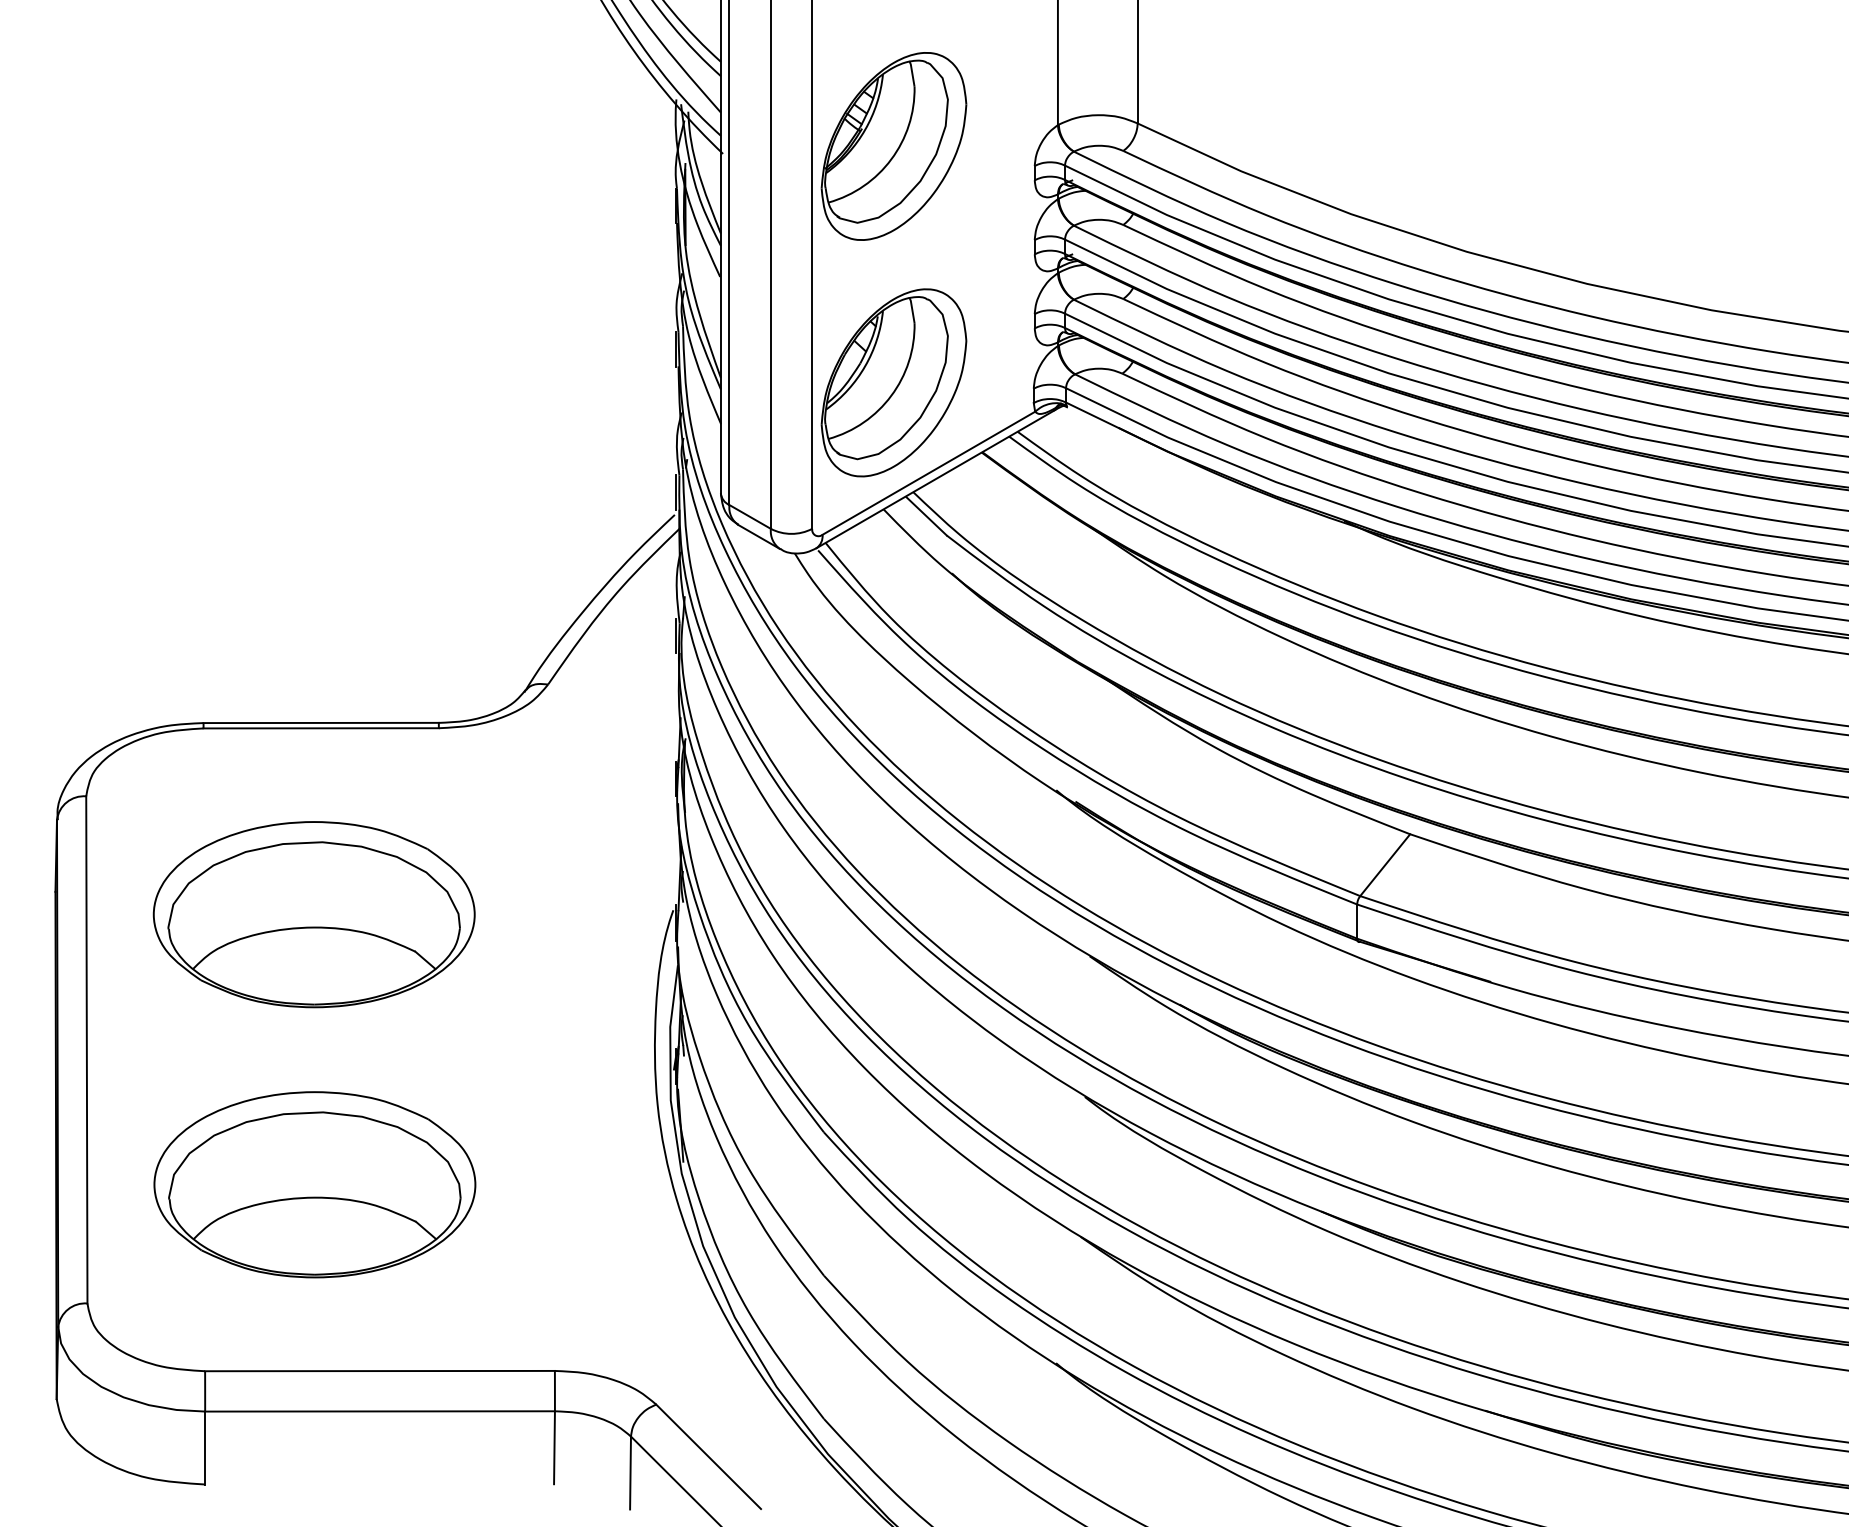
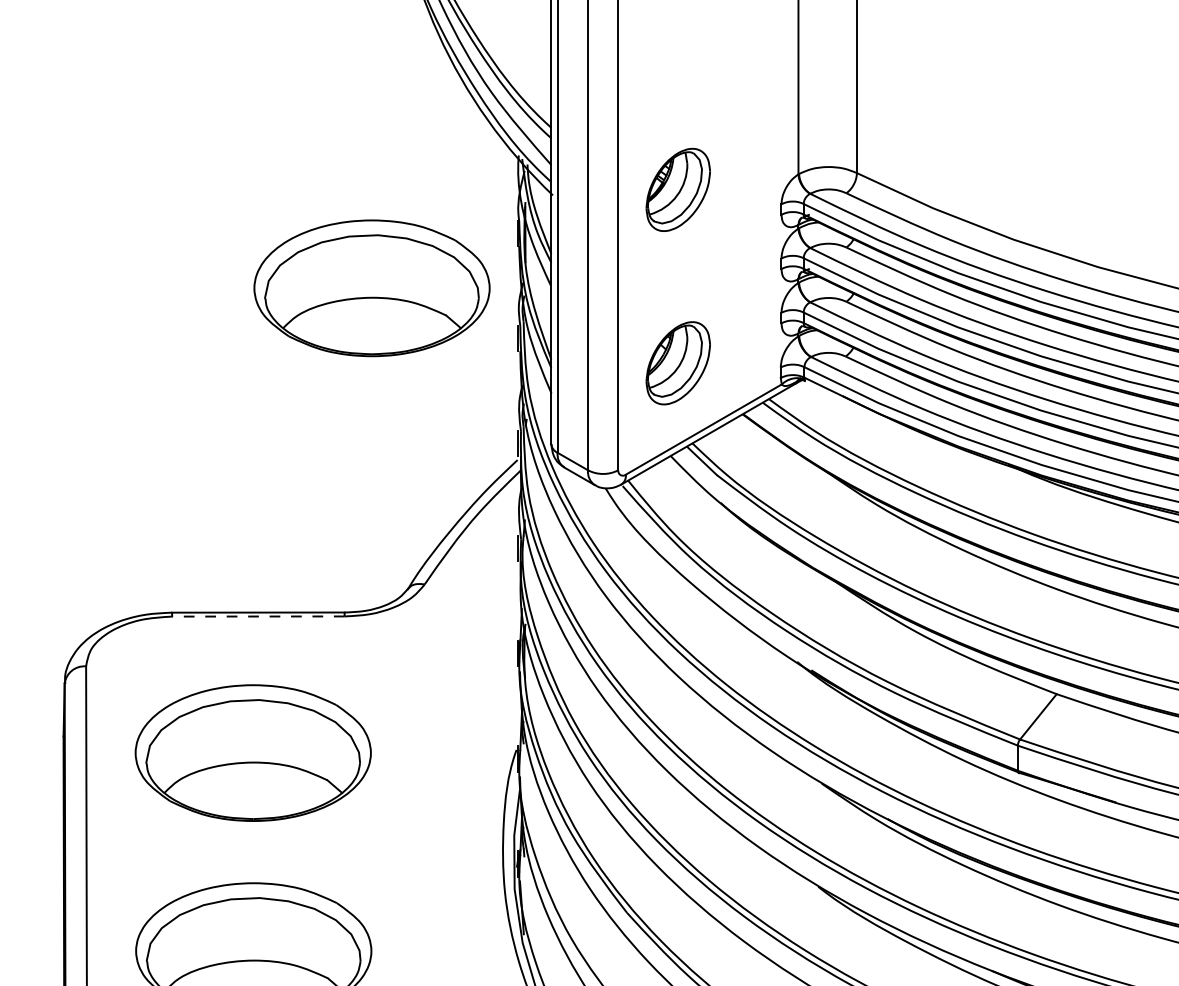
part: (893, 146) -> (677, 189), size x0.6
part: (475, 280) -> (371, 288), added
part: (893, 382) -> (677, 362), size x0.6
line: (321, 728) -> (258, 616), solid -> dashed

